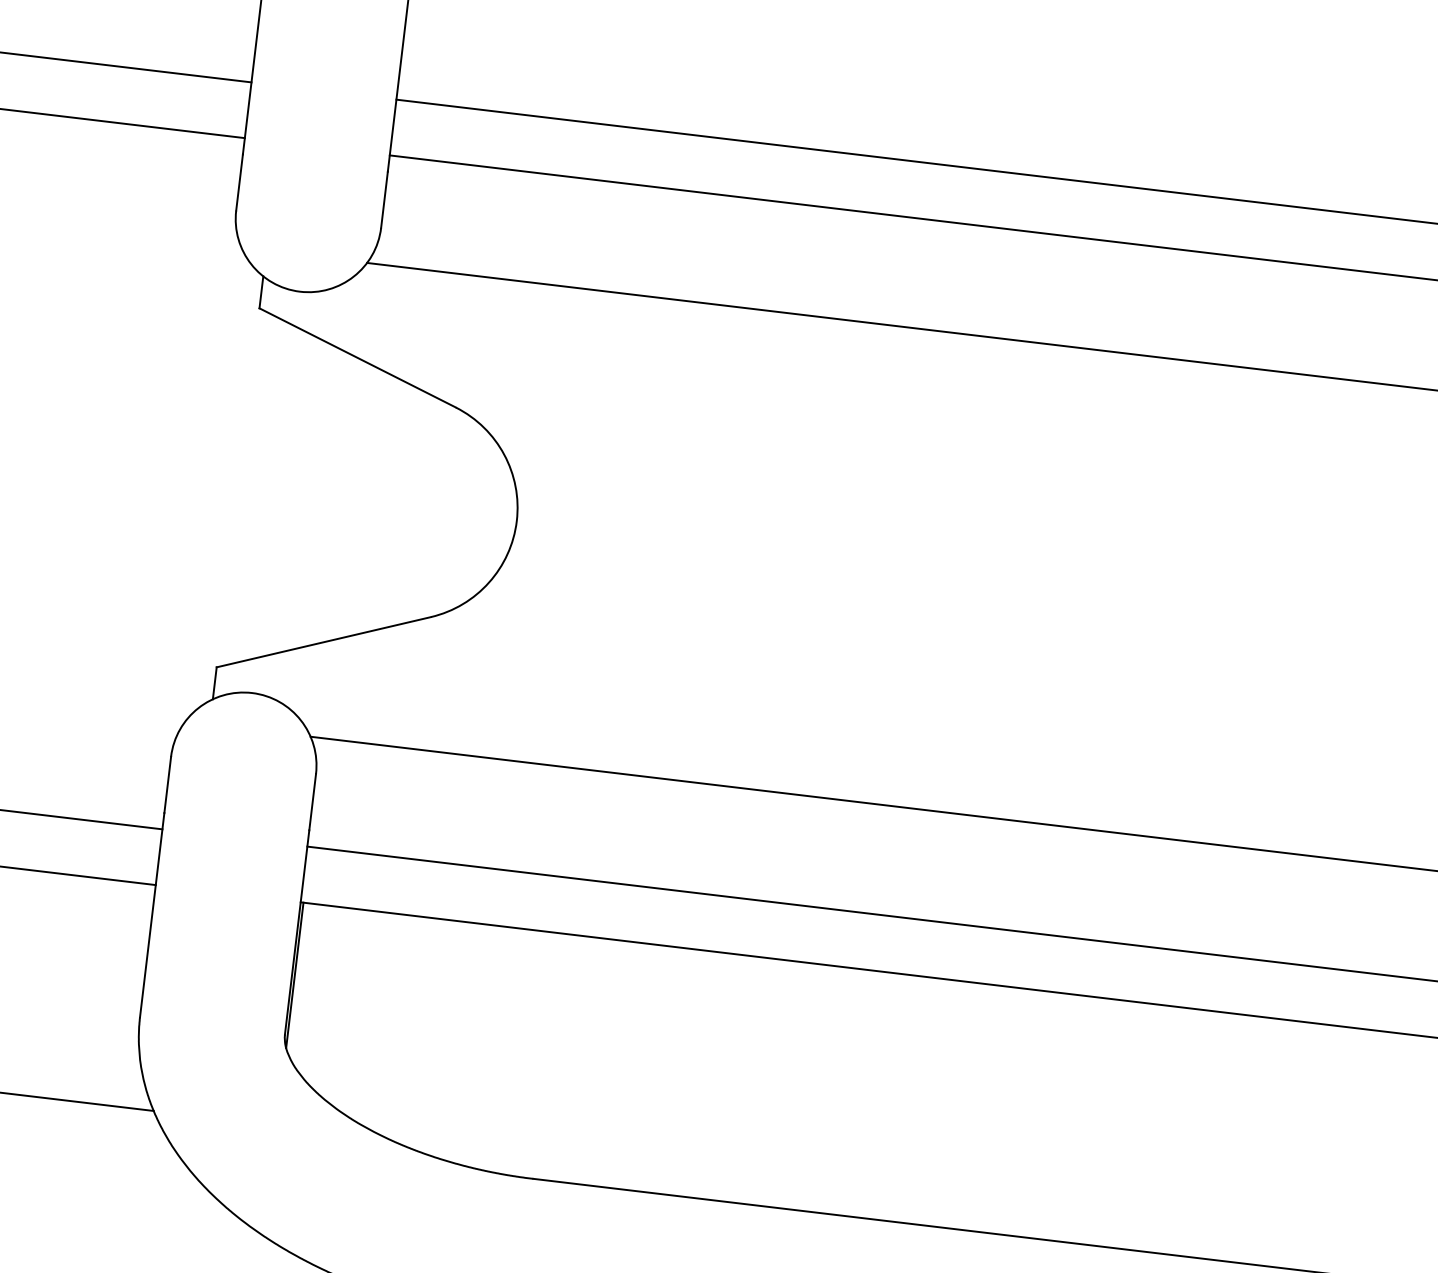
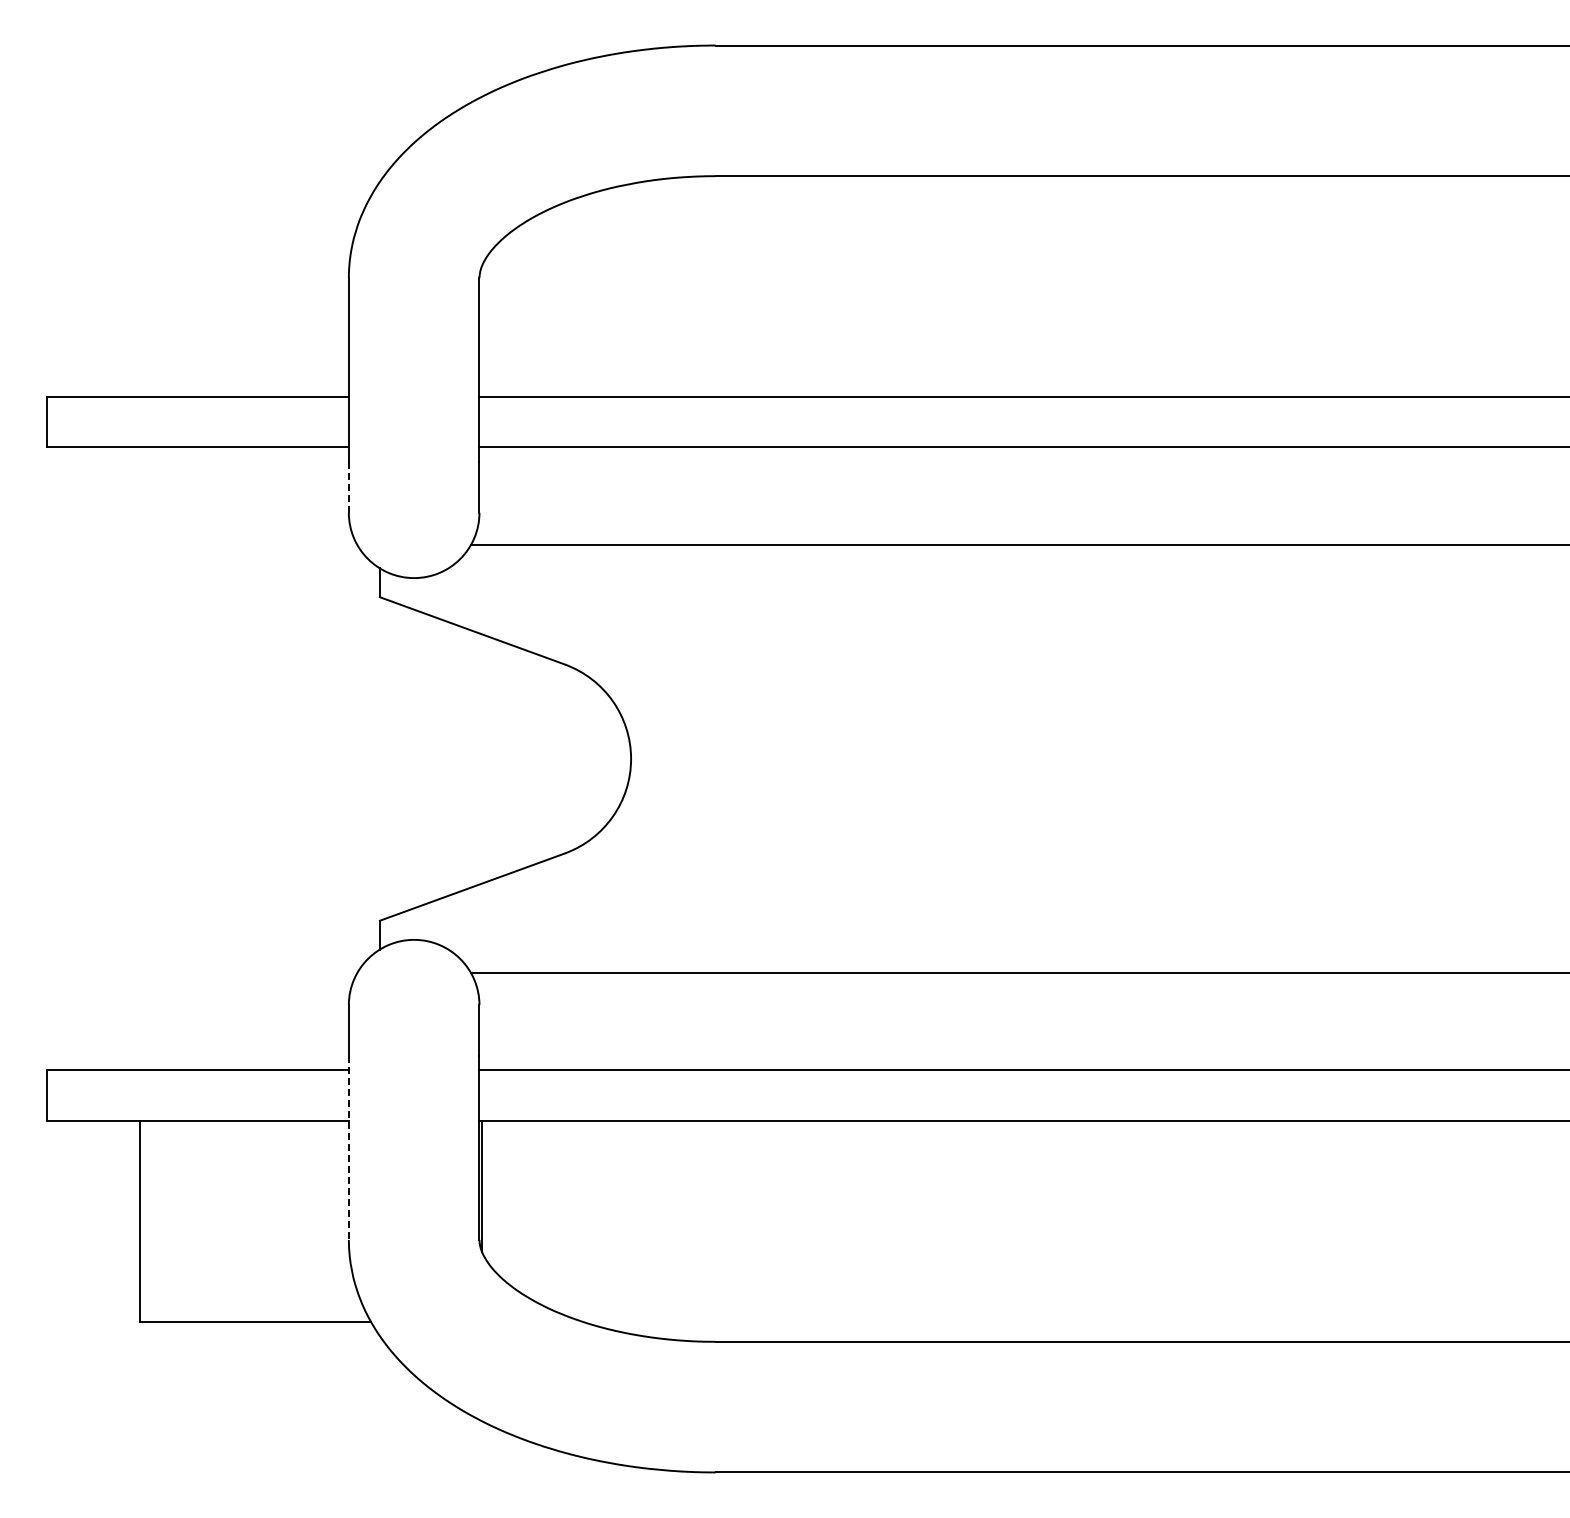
line: (239, 182) -> (348, 487), solid -> dashed
line: (151, 915) -> (348, 1148), solid -> dashed

